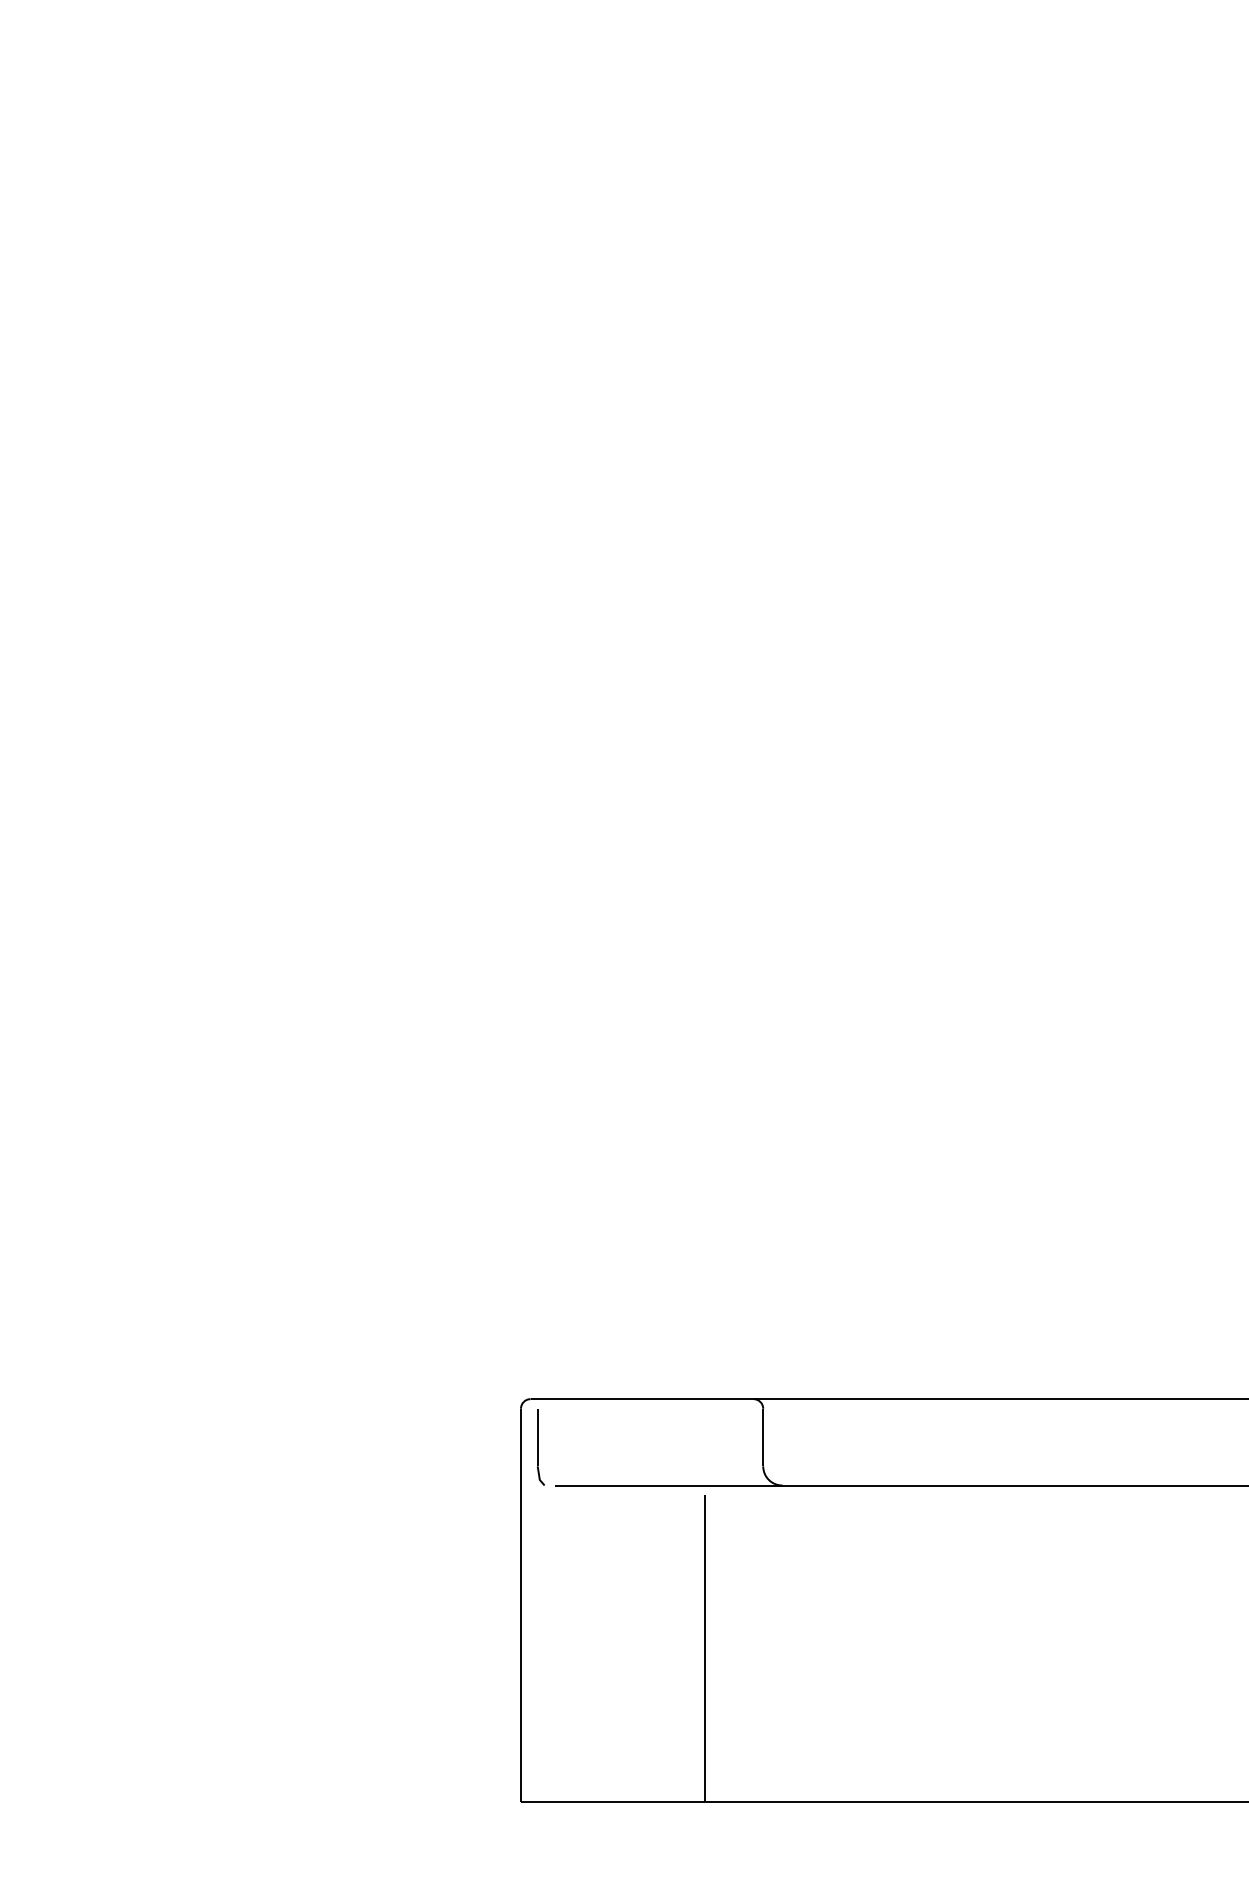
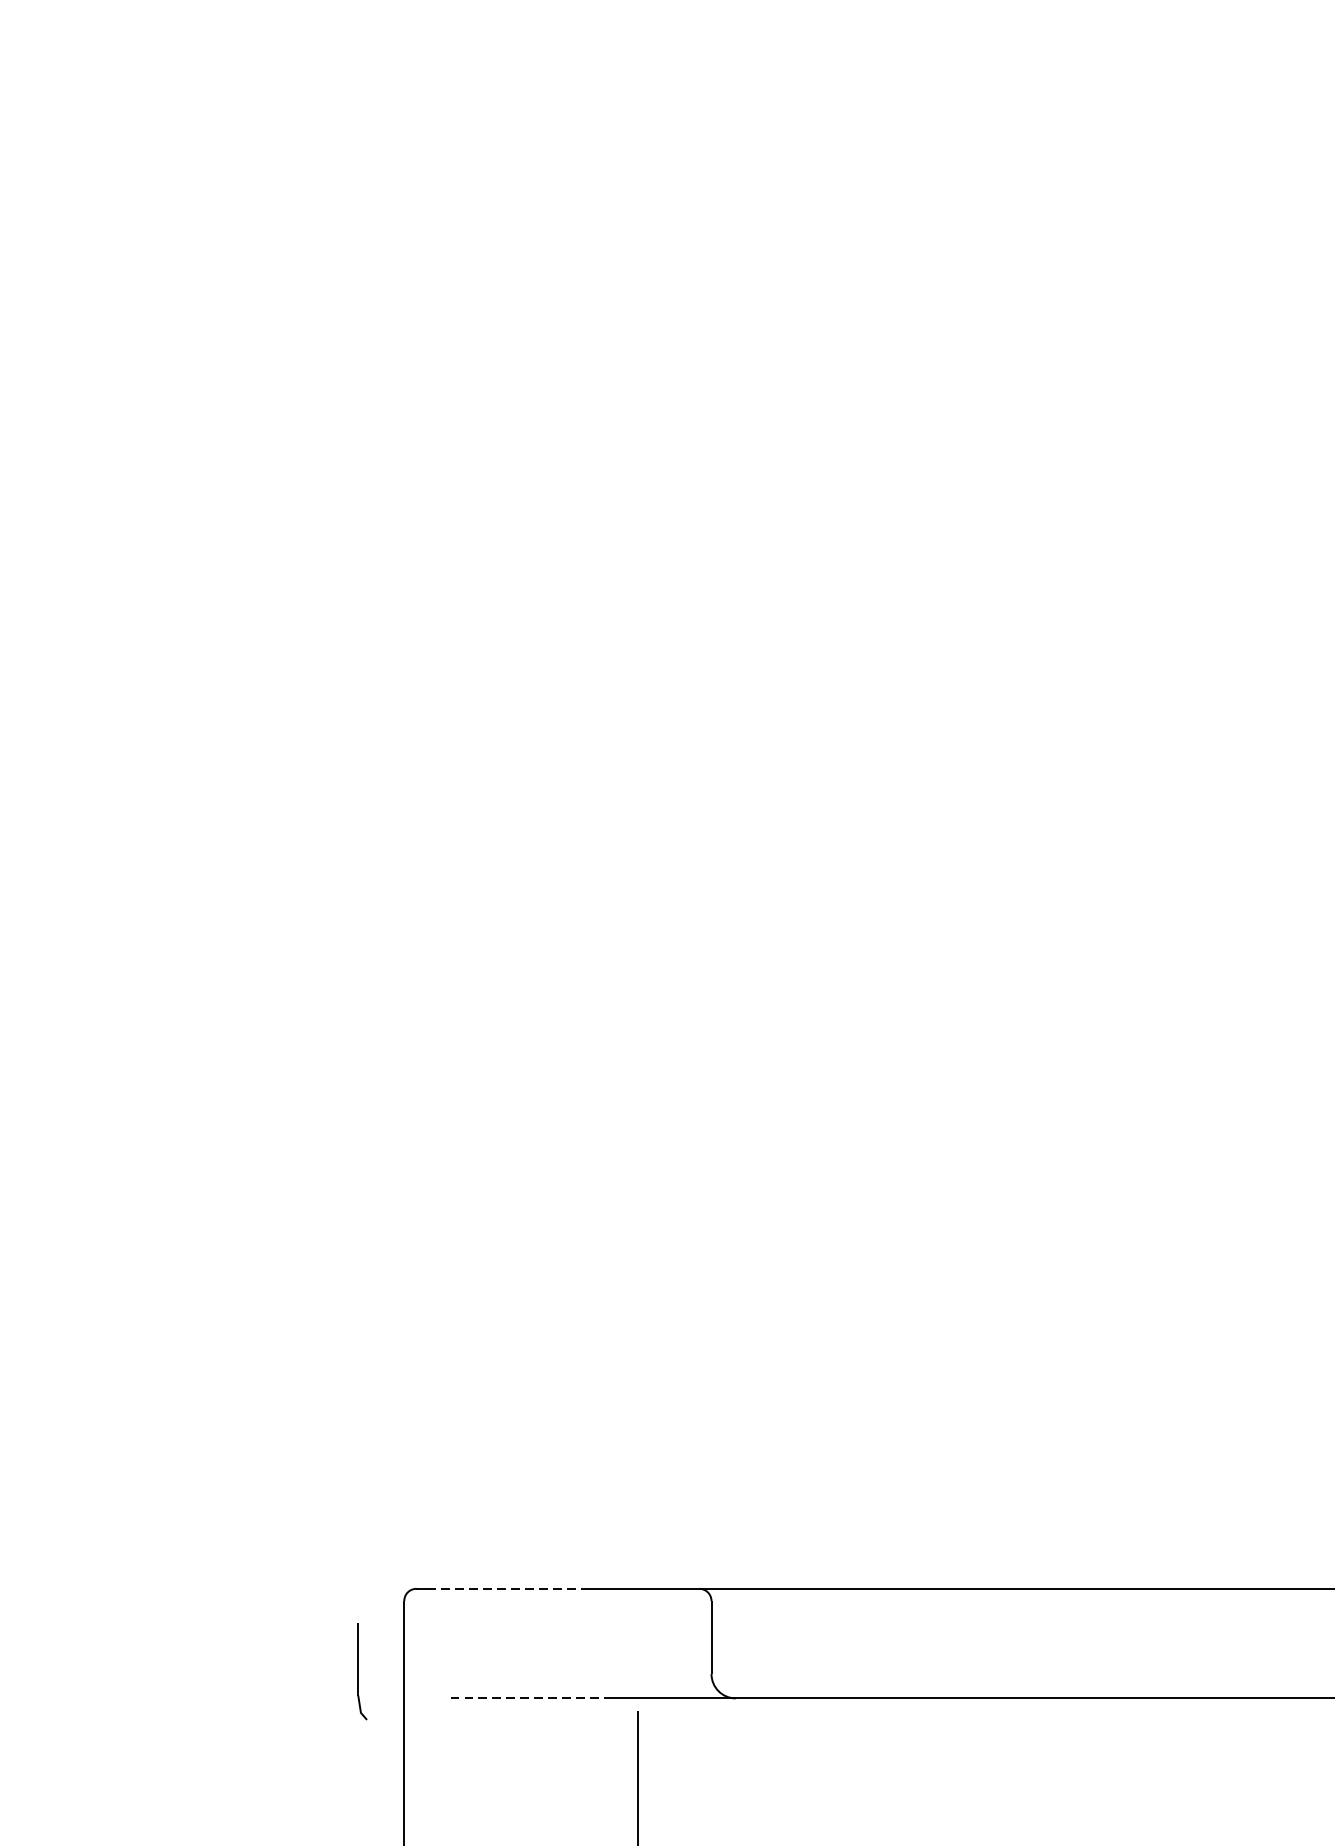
line: (605, 1399) -> (511, 1589), solid -> dashed
part: (540, 1447) -> (361, 1671), moved
line: (619, 1485) -> (529, 1698), solid -> dashed

